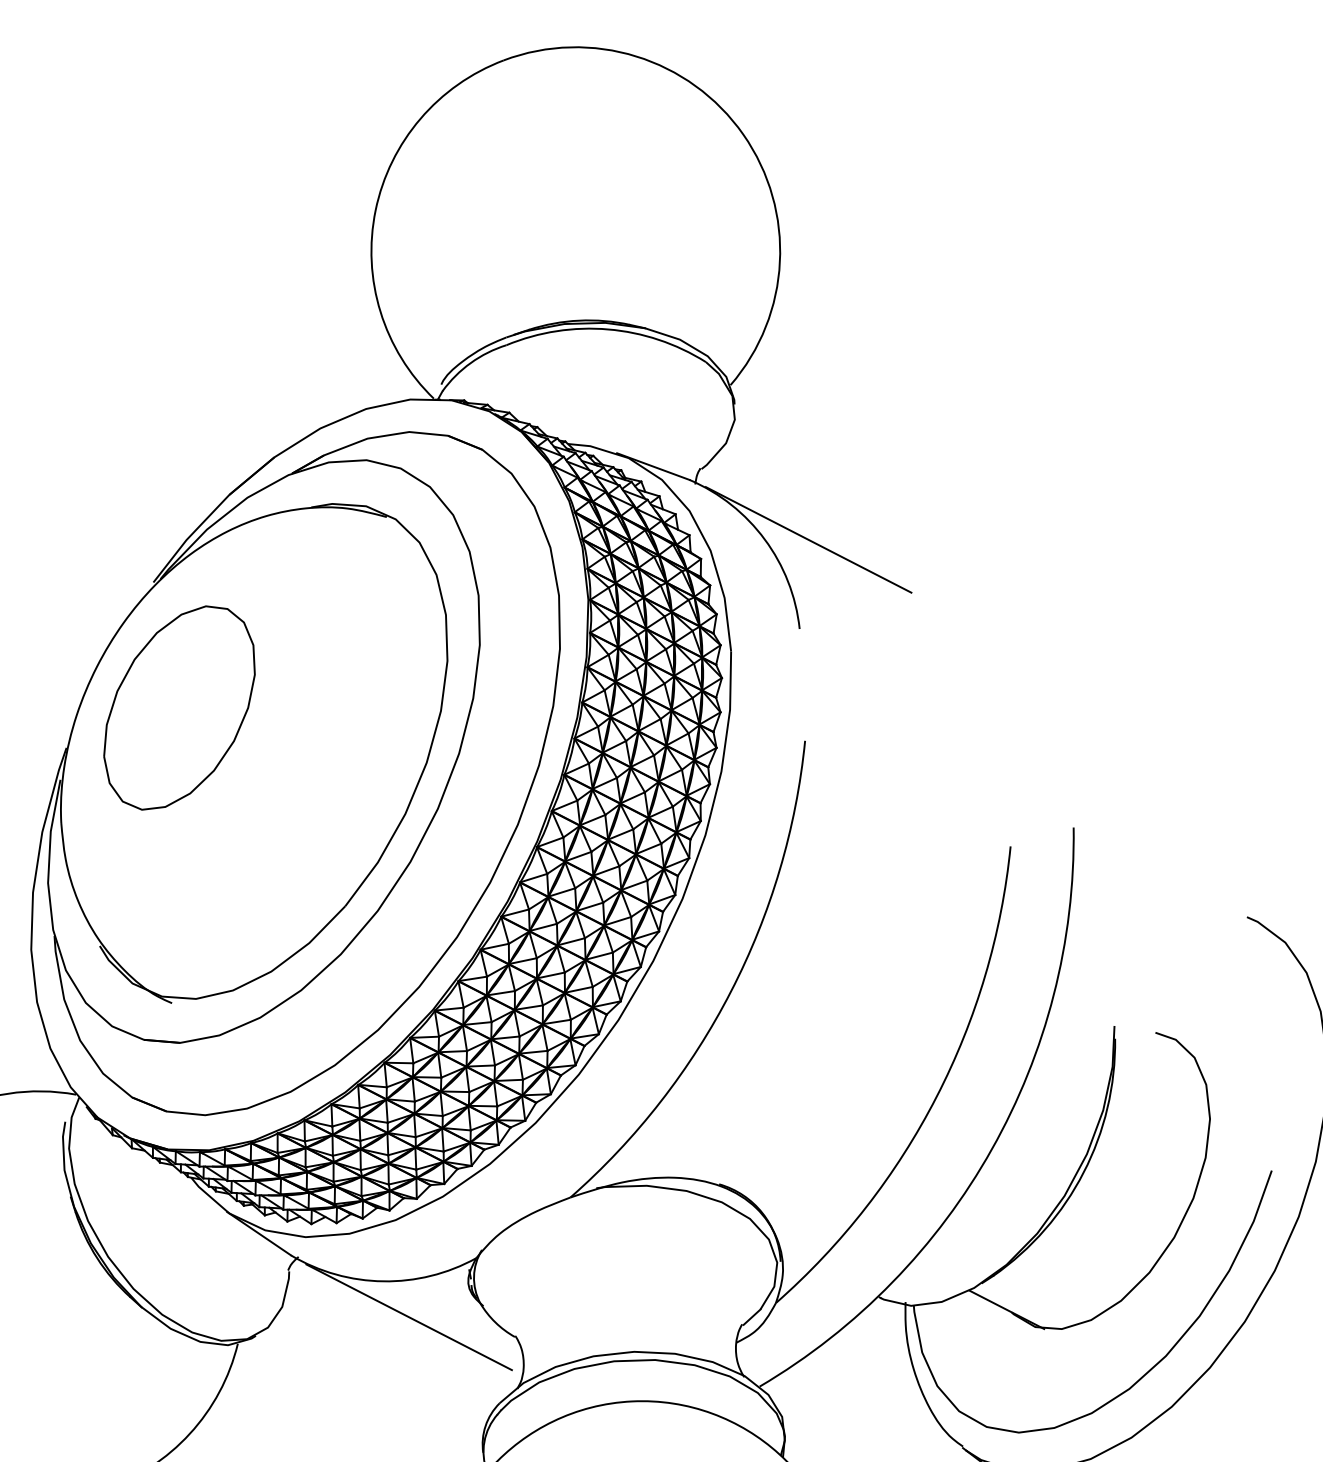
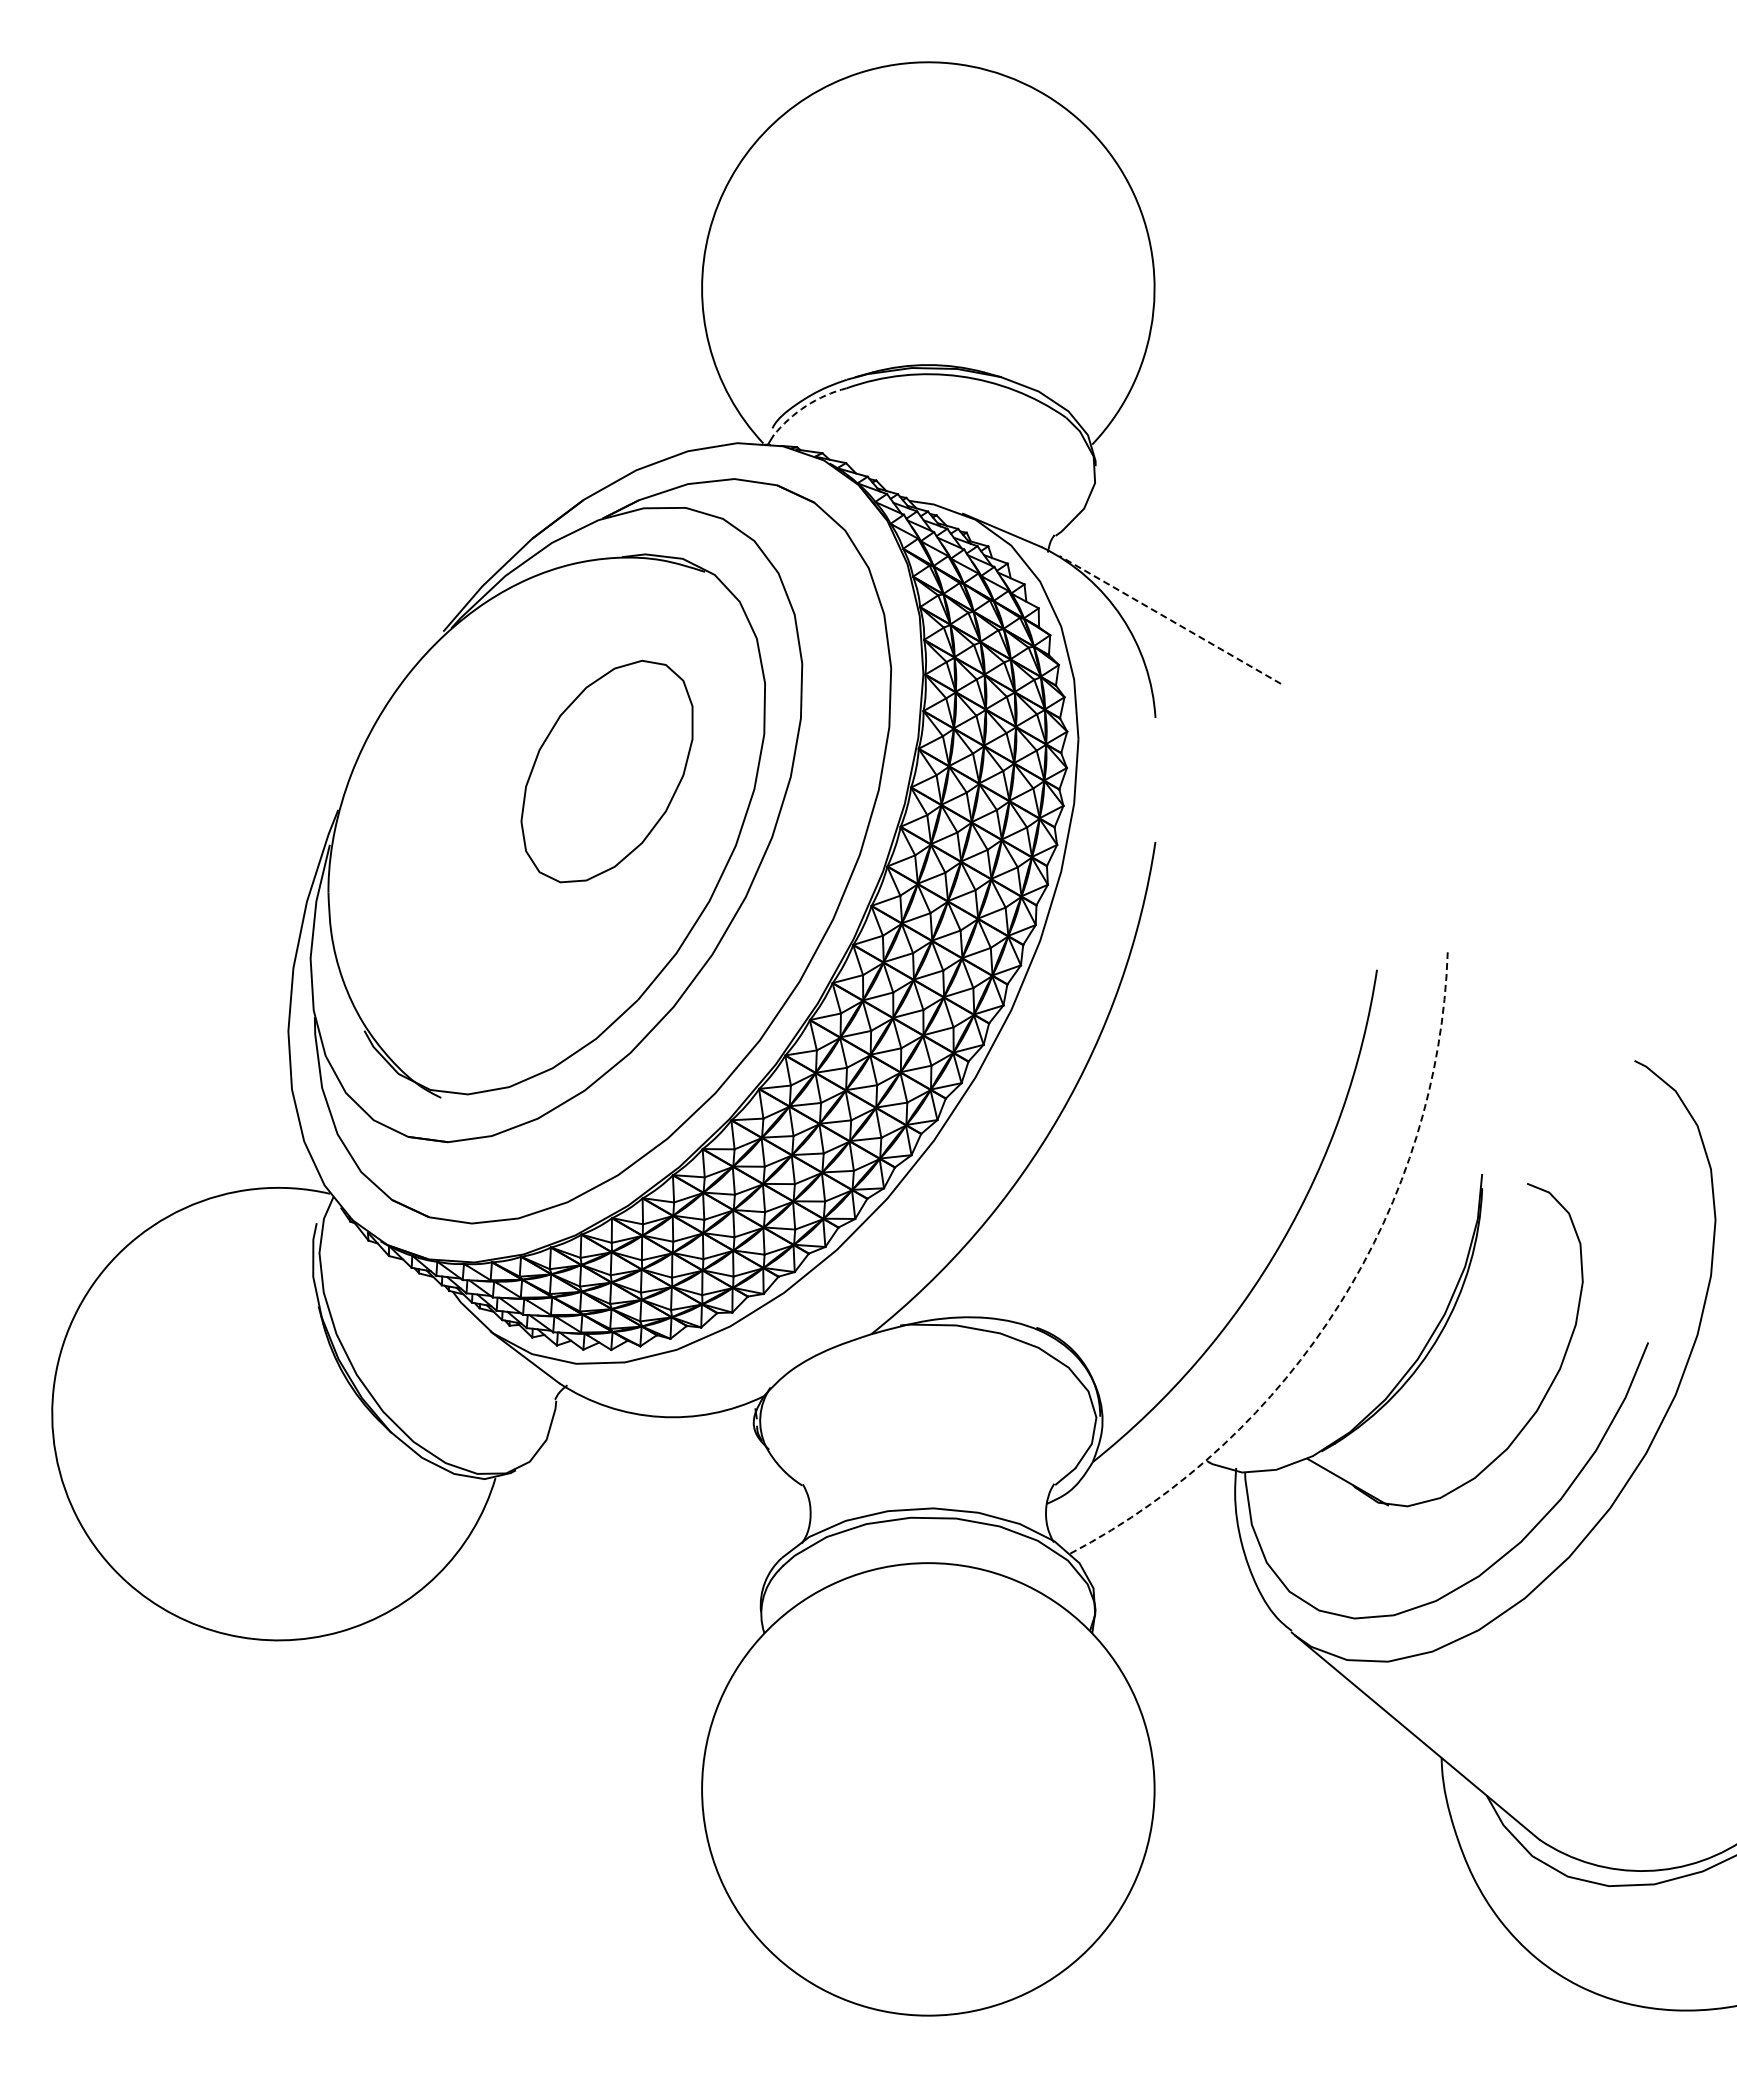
arc: (471, 363) -> (806, 406), solid -> dashed
line: (808, 539) -> (1170, 619), solid -> dashed
part: (178, 707) -> (606, 771), moved
arc: (991, 1149) -> (1339, 1303), solid -> dashed
line: (409, 1316) -> (686, 1457), removed

